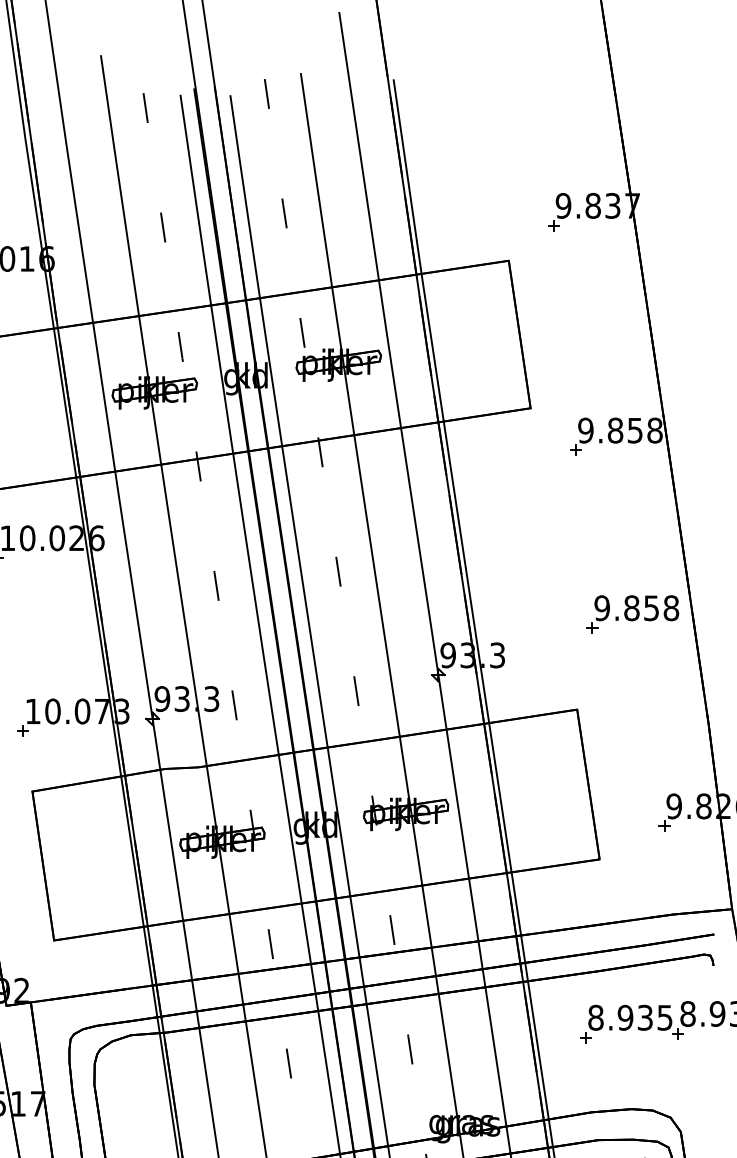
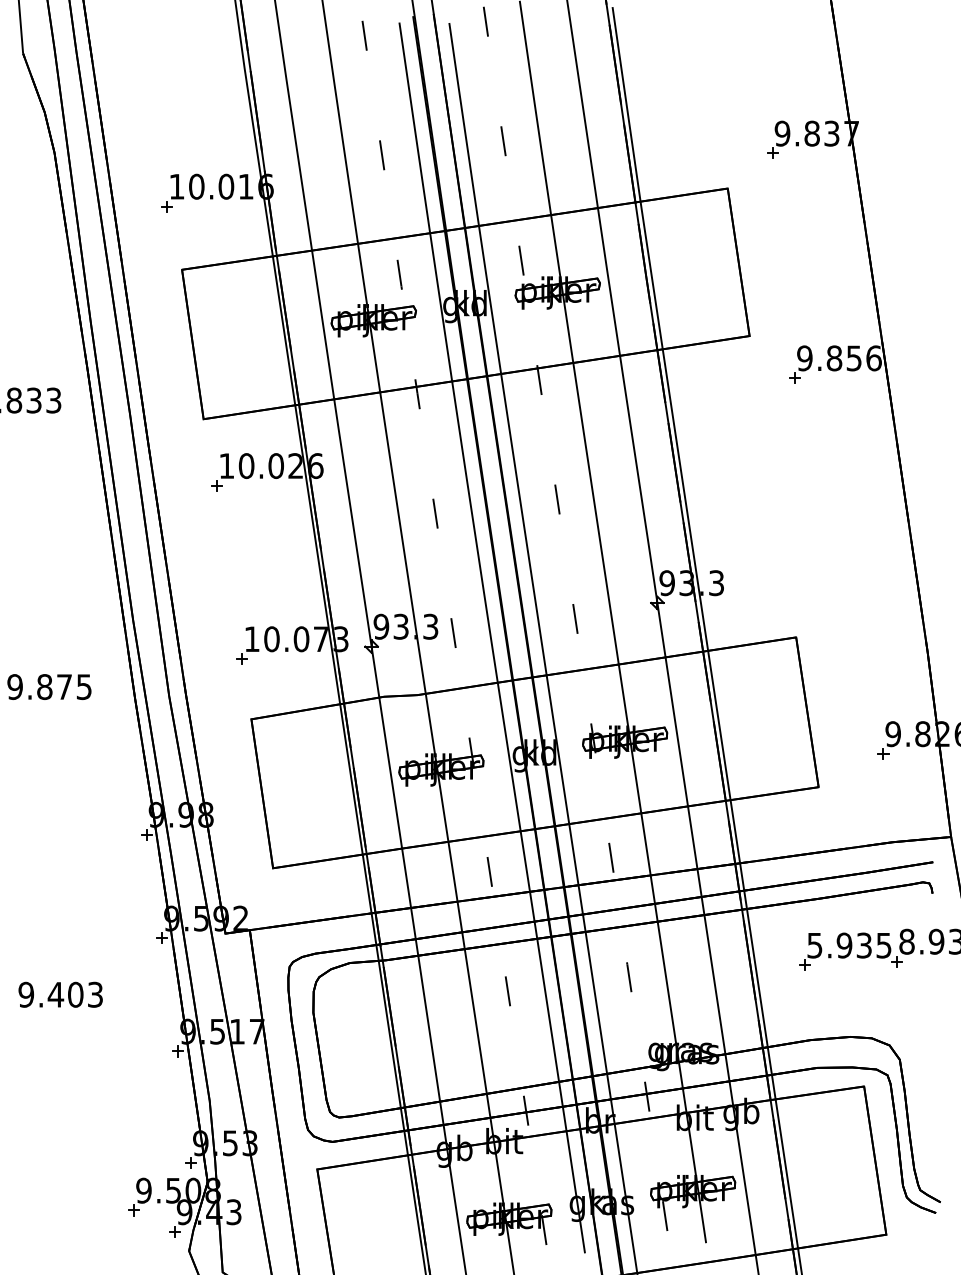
text: (654, 430) -> (873, 358), 9.858 -> 9.856
part: (632, 614) -> (851, 542), removed
text: (595, 1017) -> (814, 945), 8.935 -> 5.935

